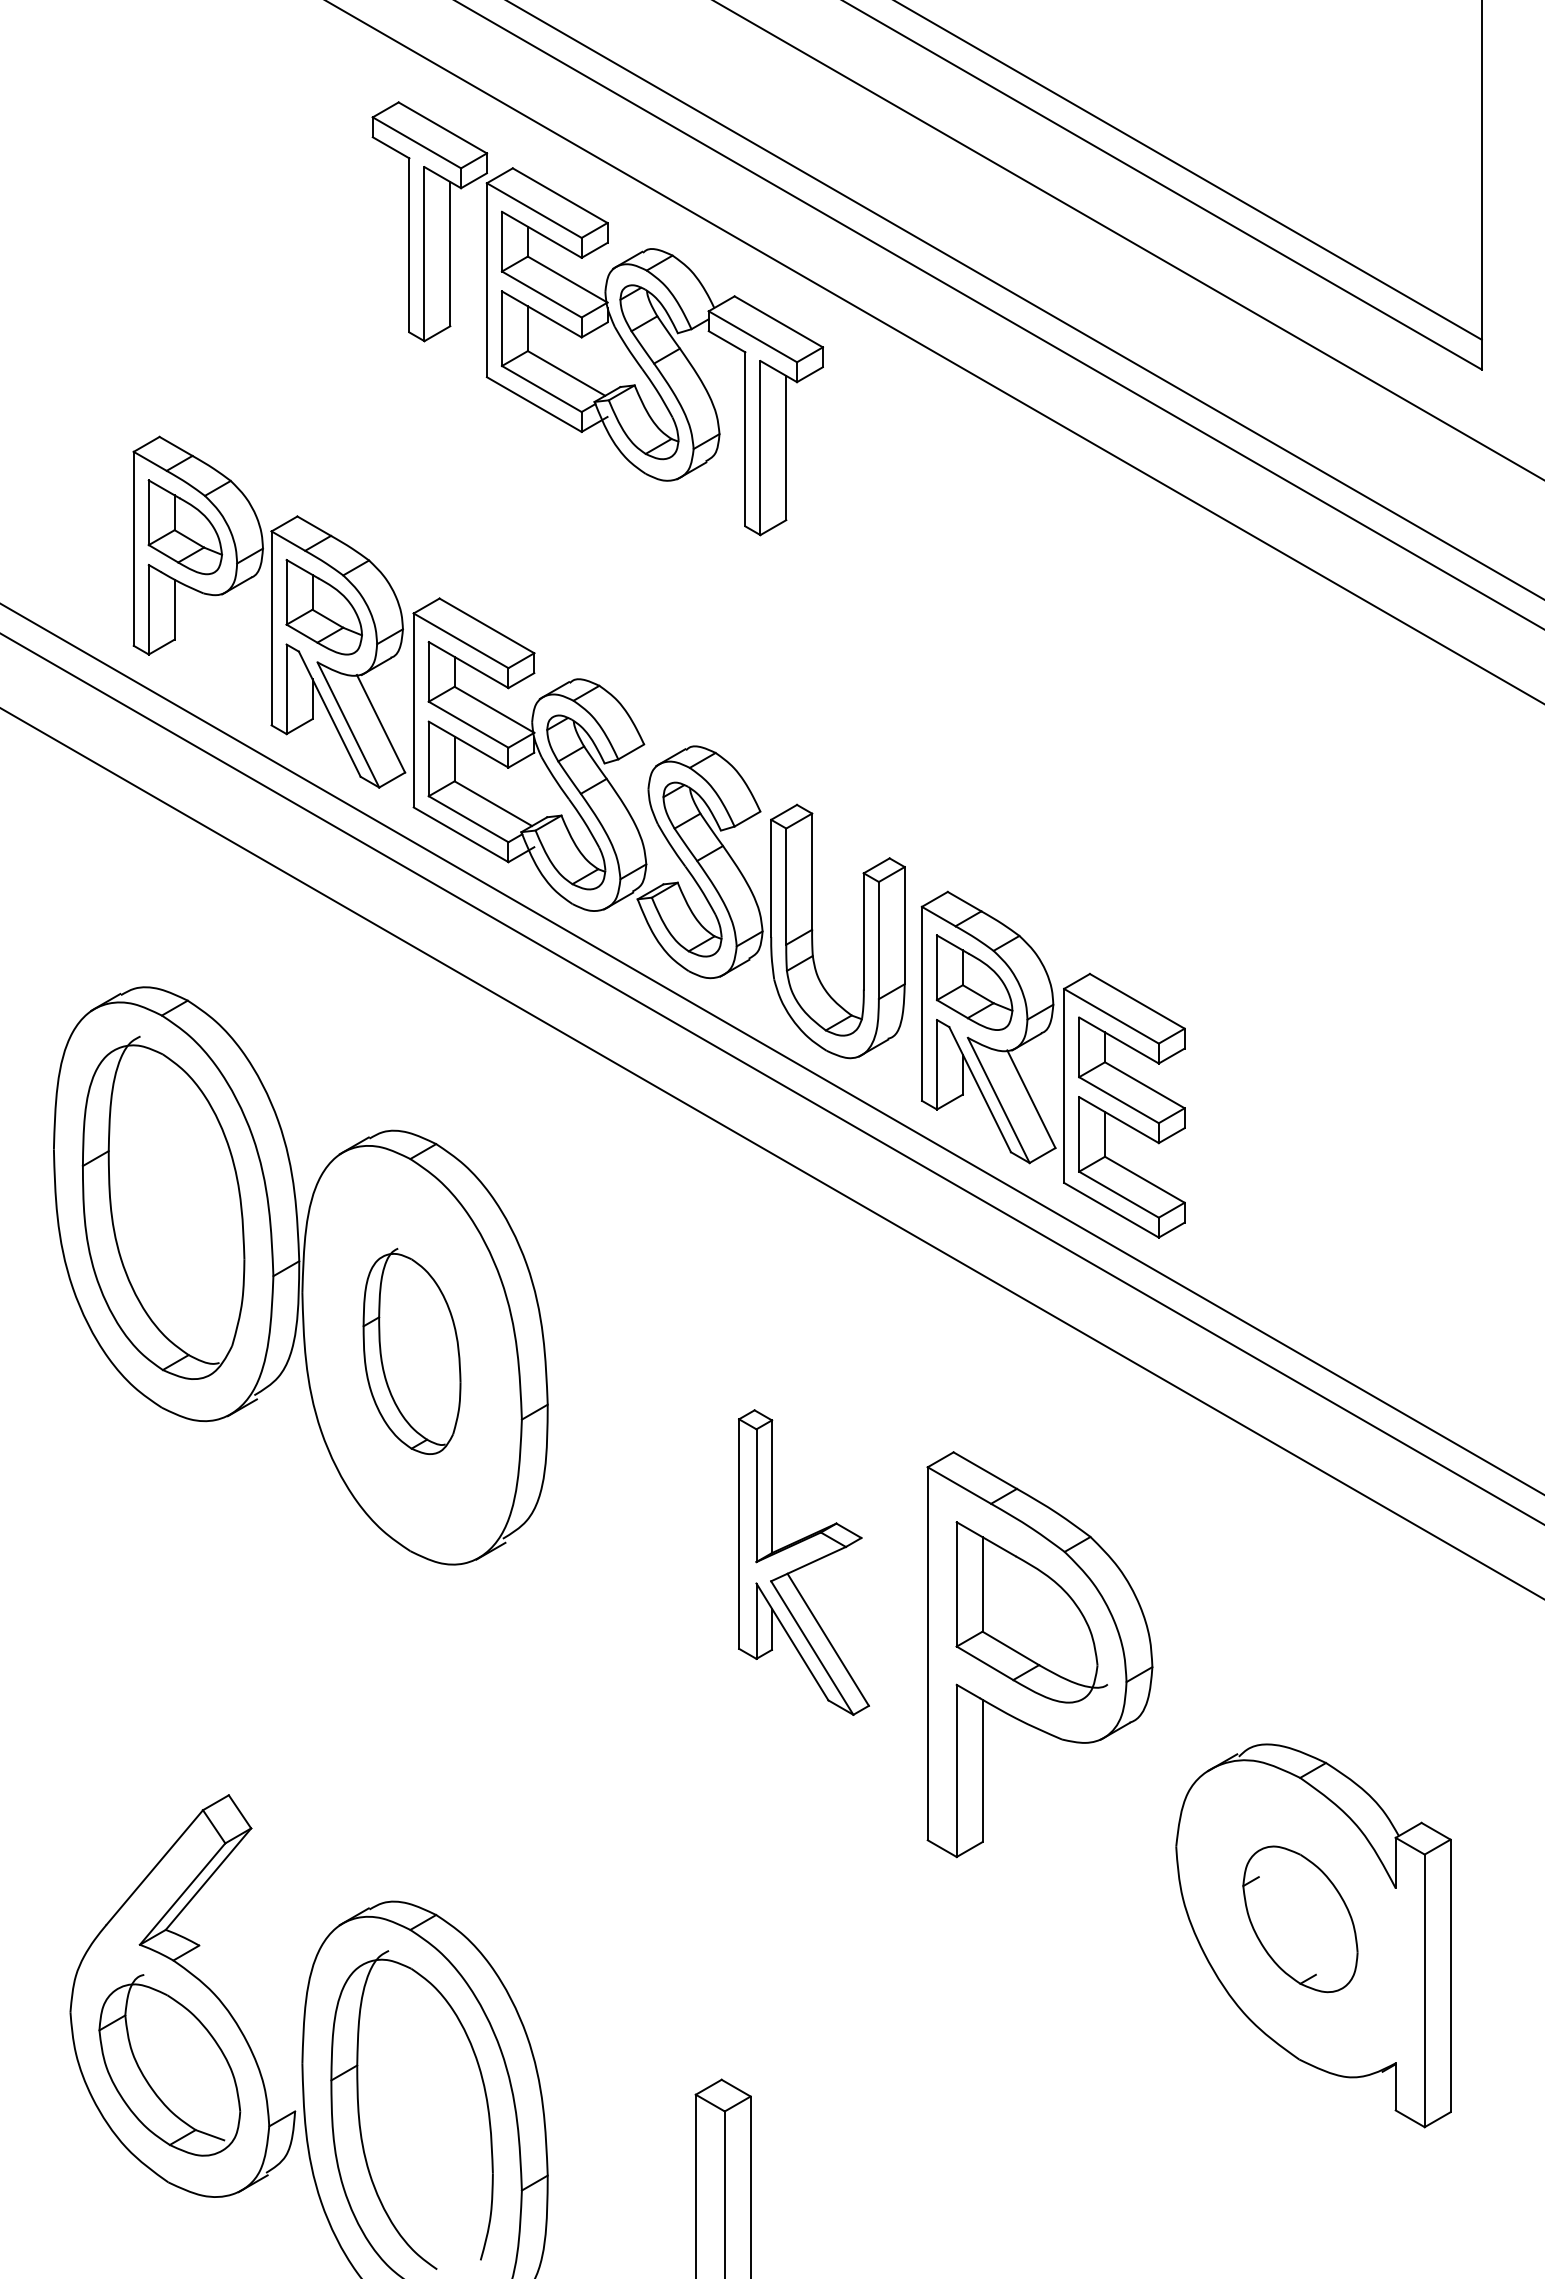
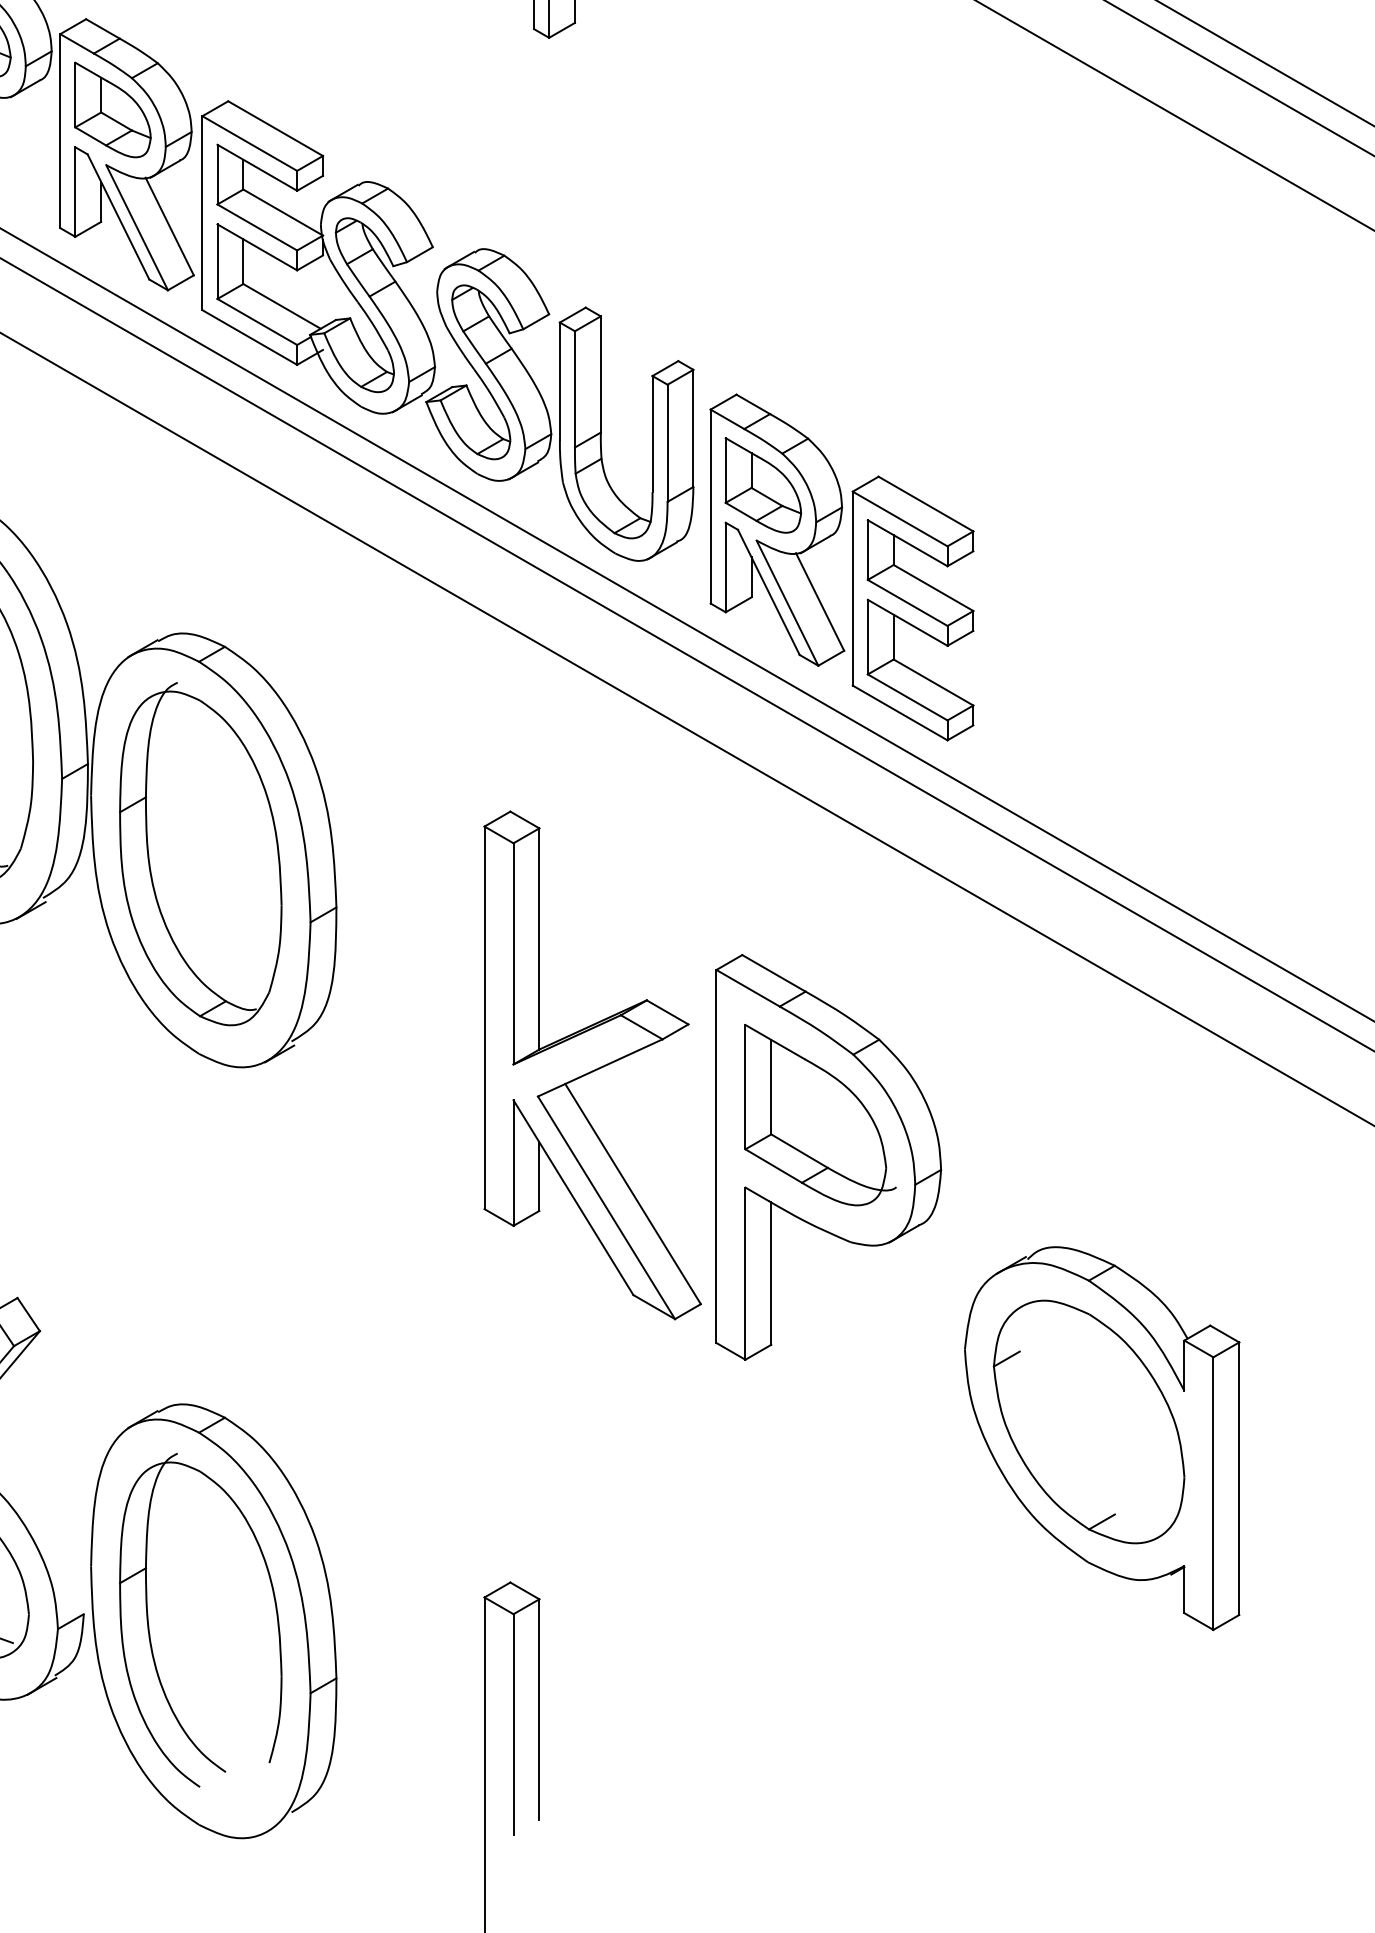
part: (411, 1351) -> (200, 854), size x1.67
part: (803, 1562) -> (592, 1065), size x1.67
part: (1300, 1919) -> (1089, 1422), size x1.67

